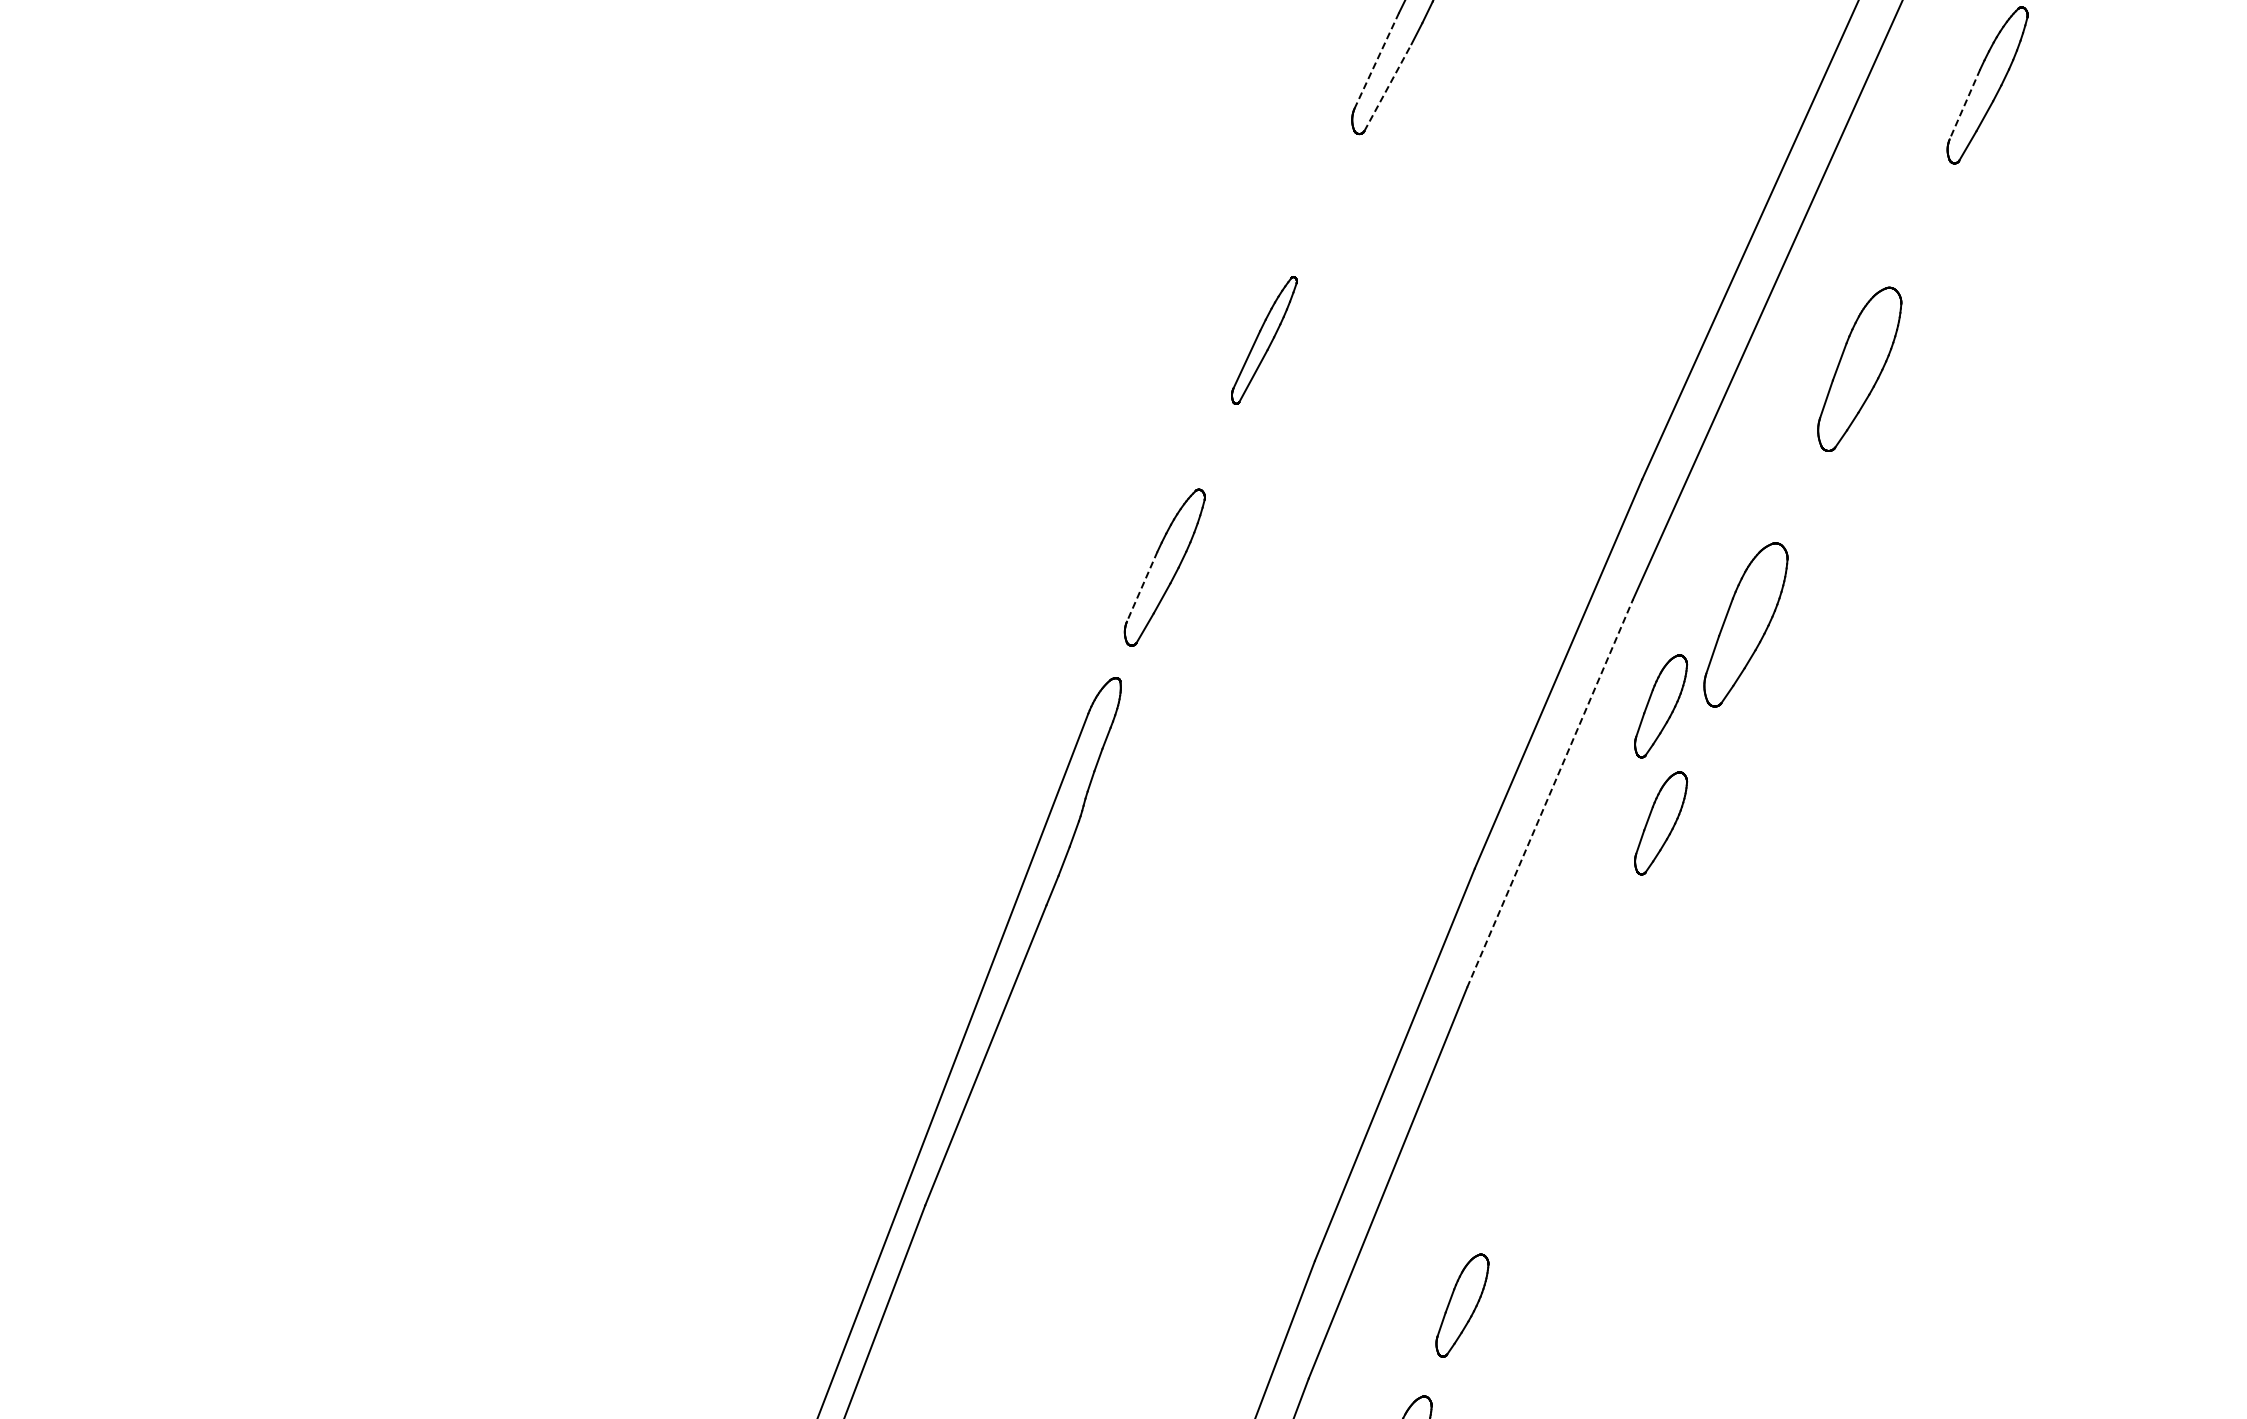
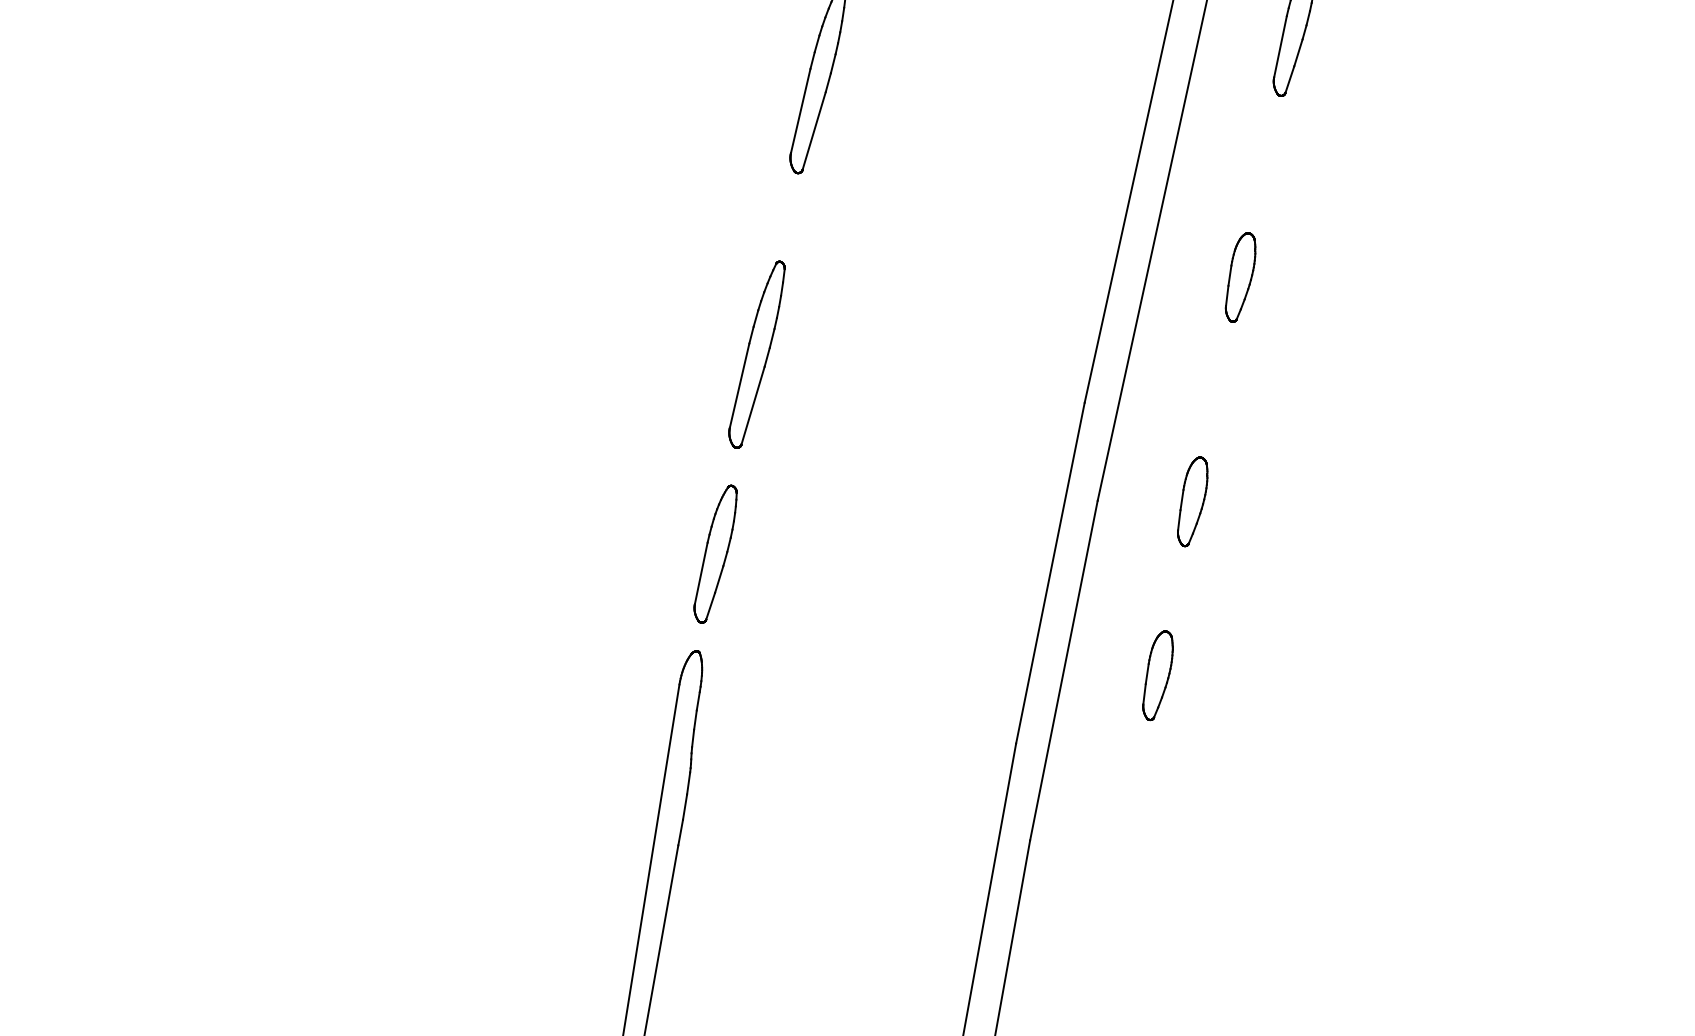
line: (1376, 60) -> (800, 111), dashed -> solid
line: (1388, 87) -> (814, 130), dashed -> solid
line: (1964, 104) -> (1280, 46), dashed -> solid
part: (1264, 340) -> (757, 354), size x1.67
part: (1859, 369) -> (1240, 277), size x0.62
line: (1142, 587) -> (701, 574), dashed -> solid
part: (1746, 624) -> (1193, 501), size x0.62
part: (1661, 706) -> (1138, 581), removed
line: (1550, 793) -> (1064, 670), dashed -> solid

